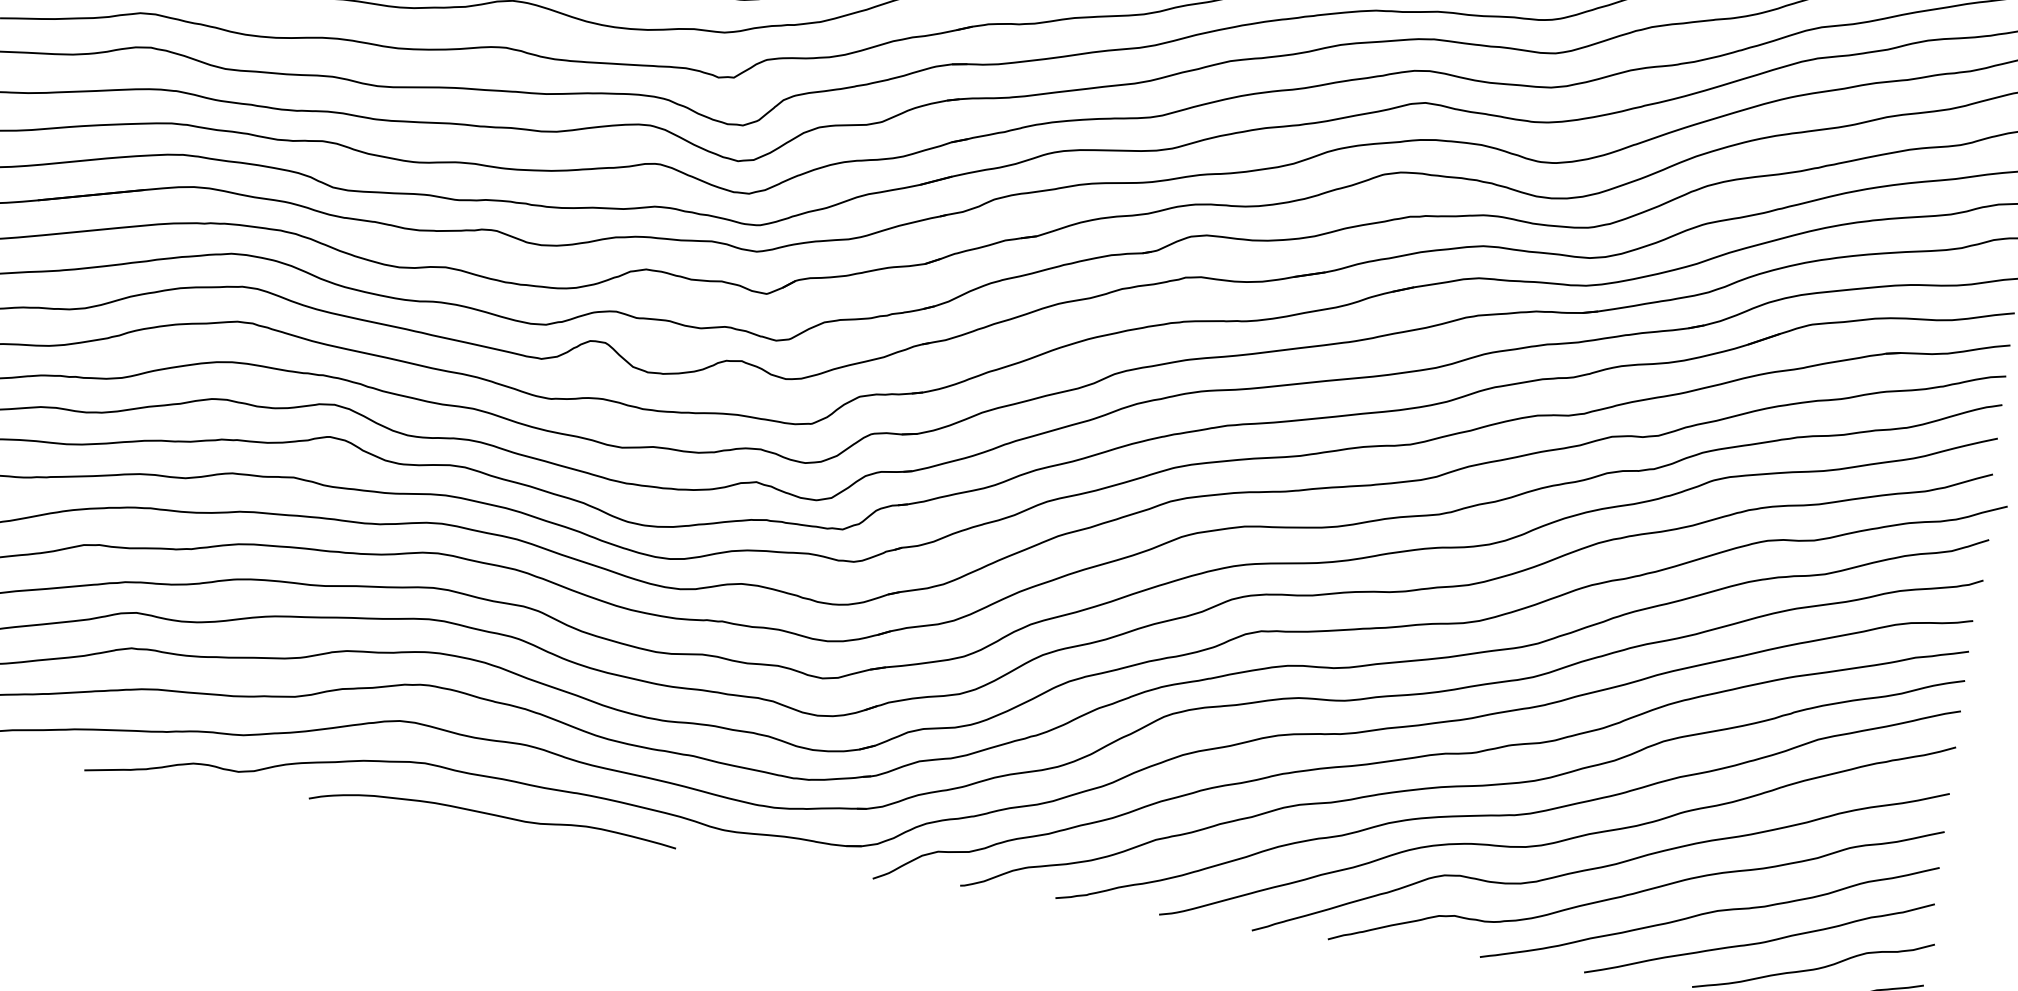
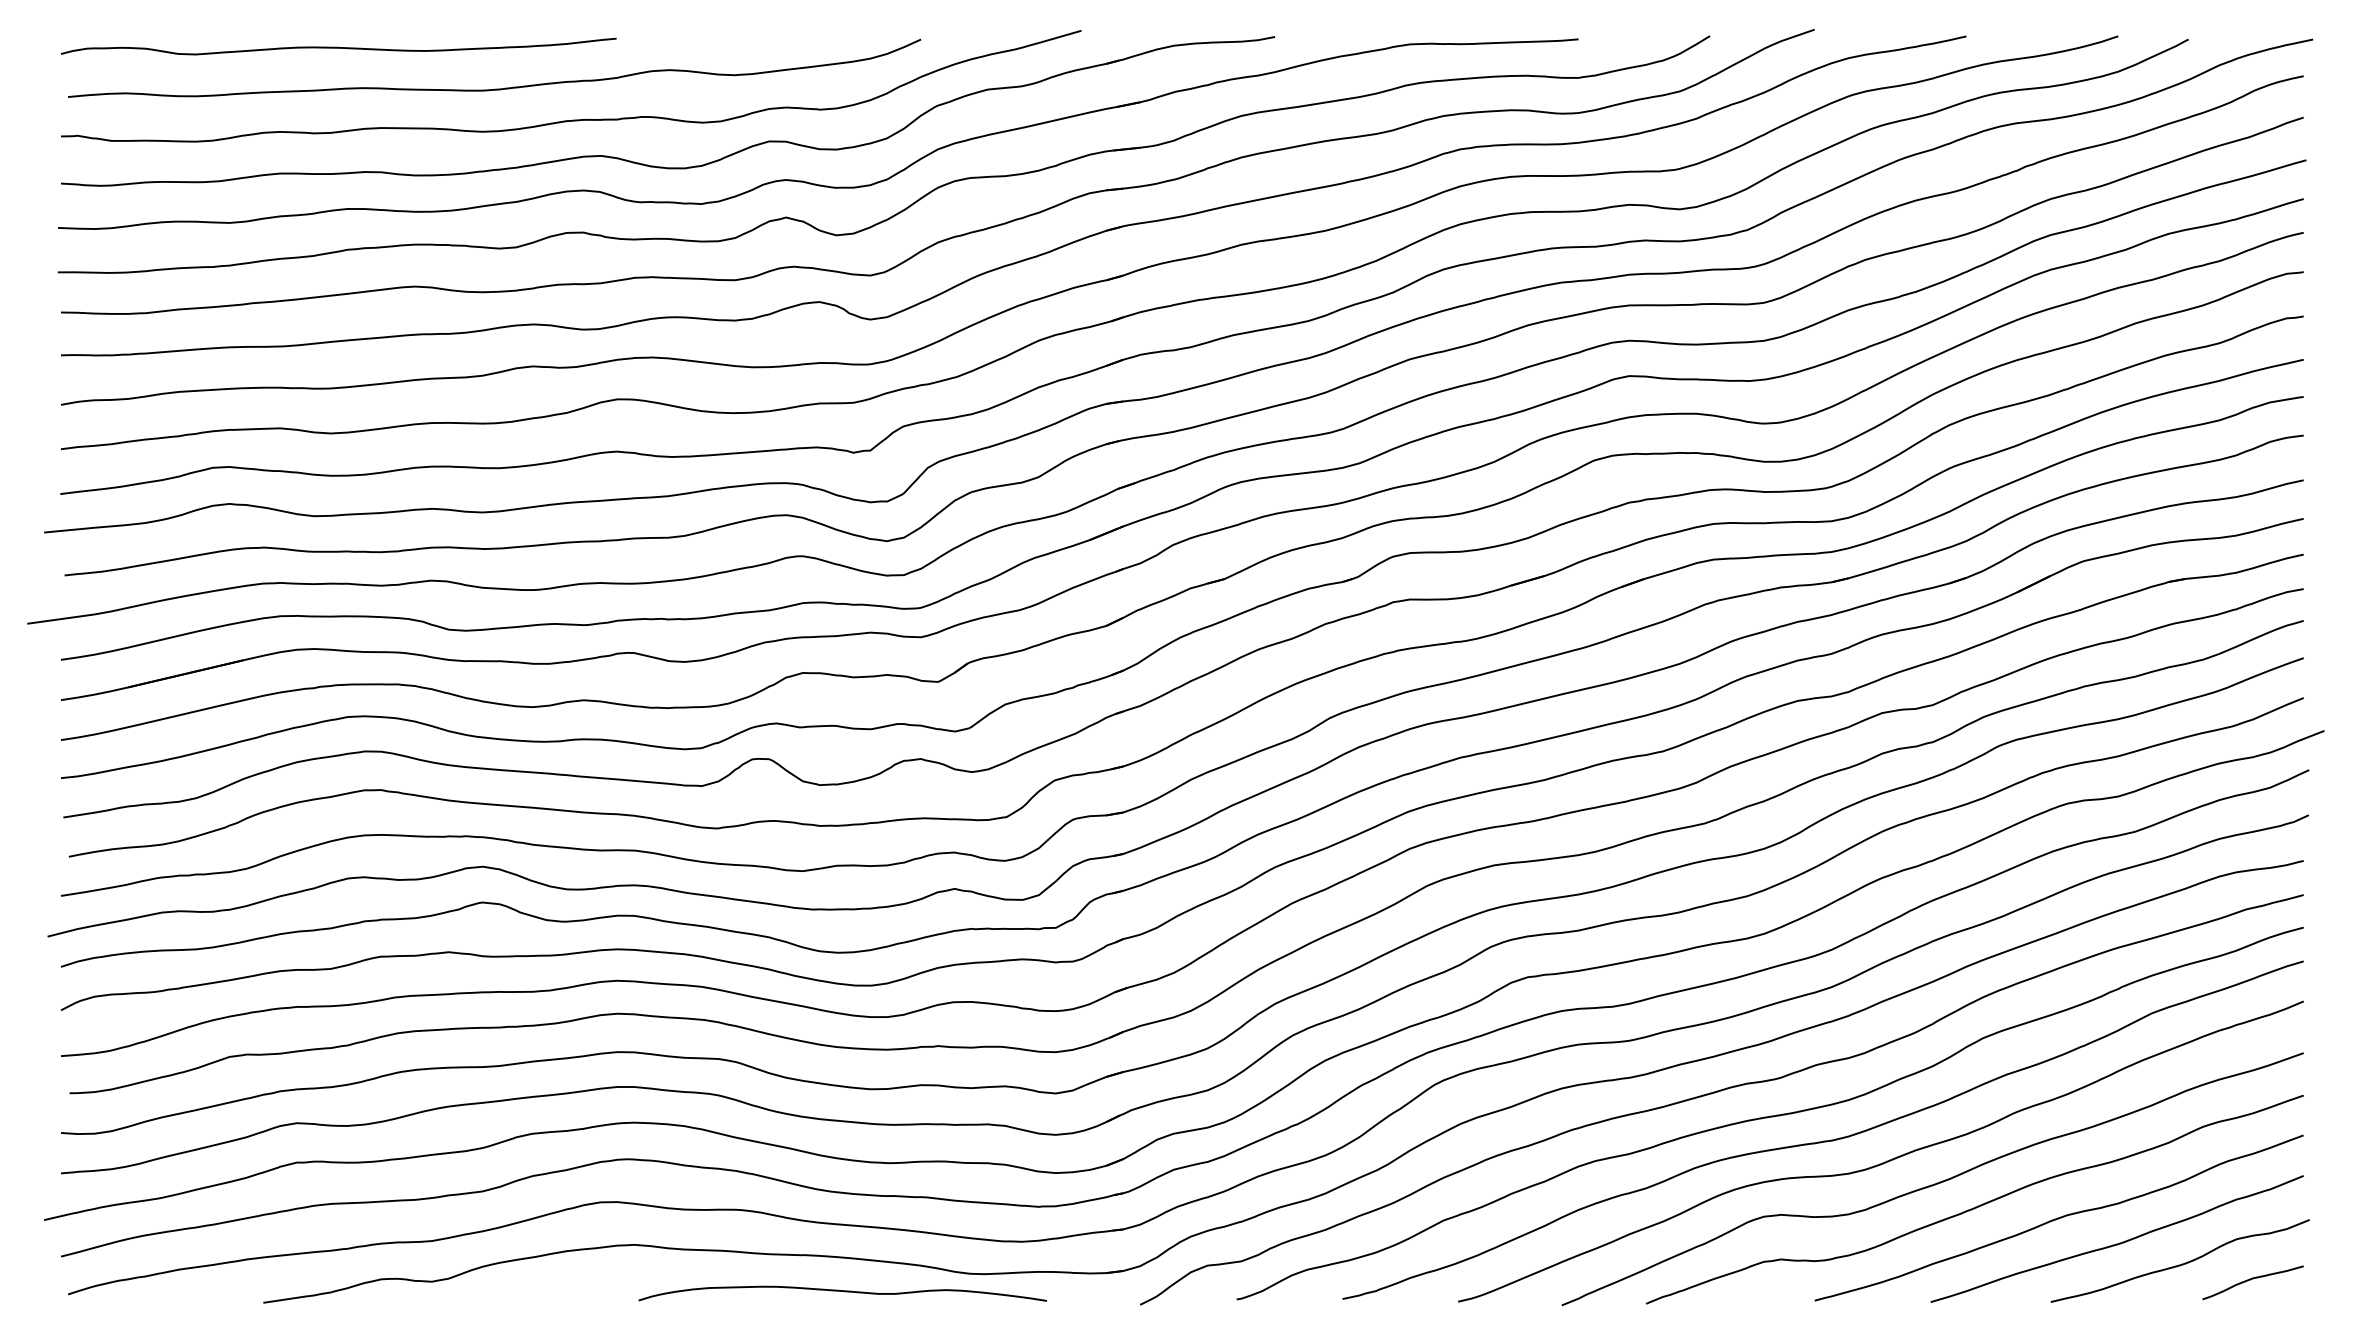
curve: (493, 815) -> (842, 1291), moved

